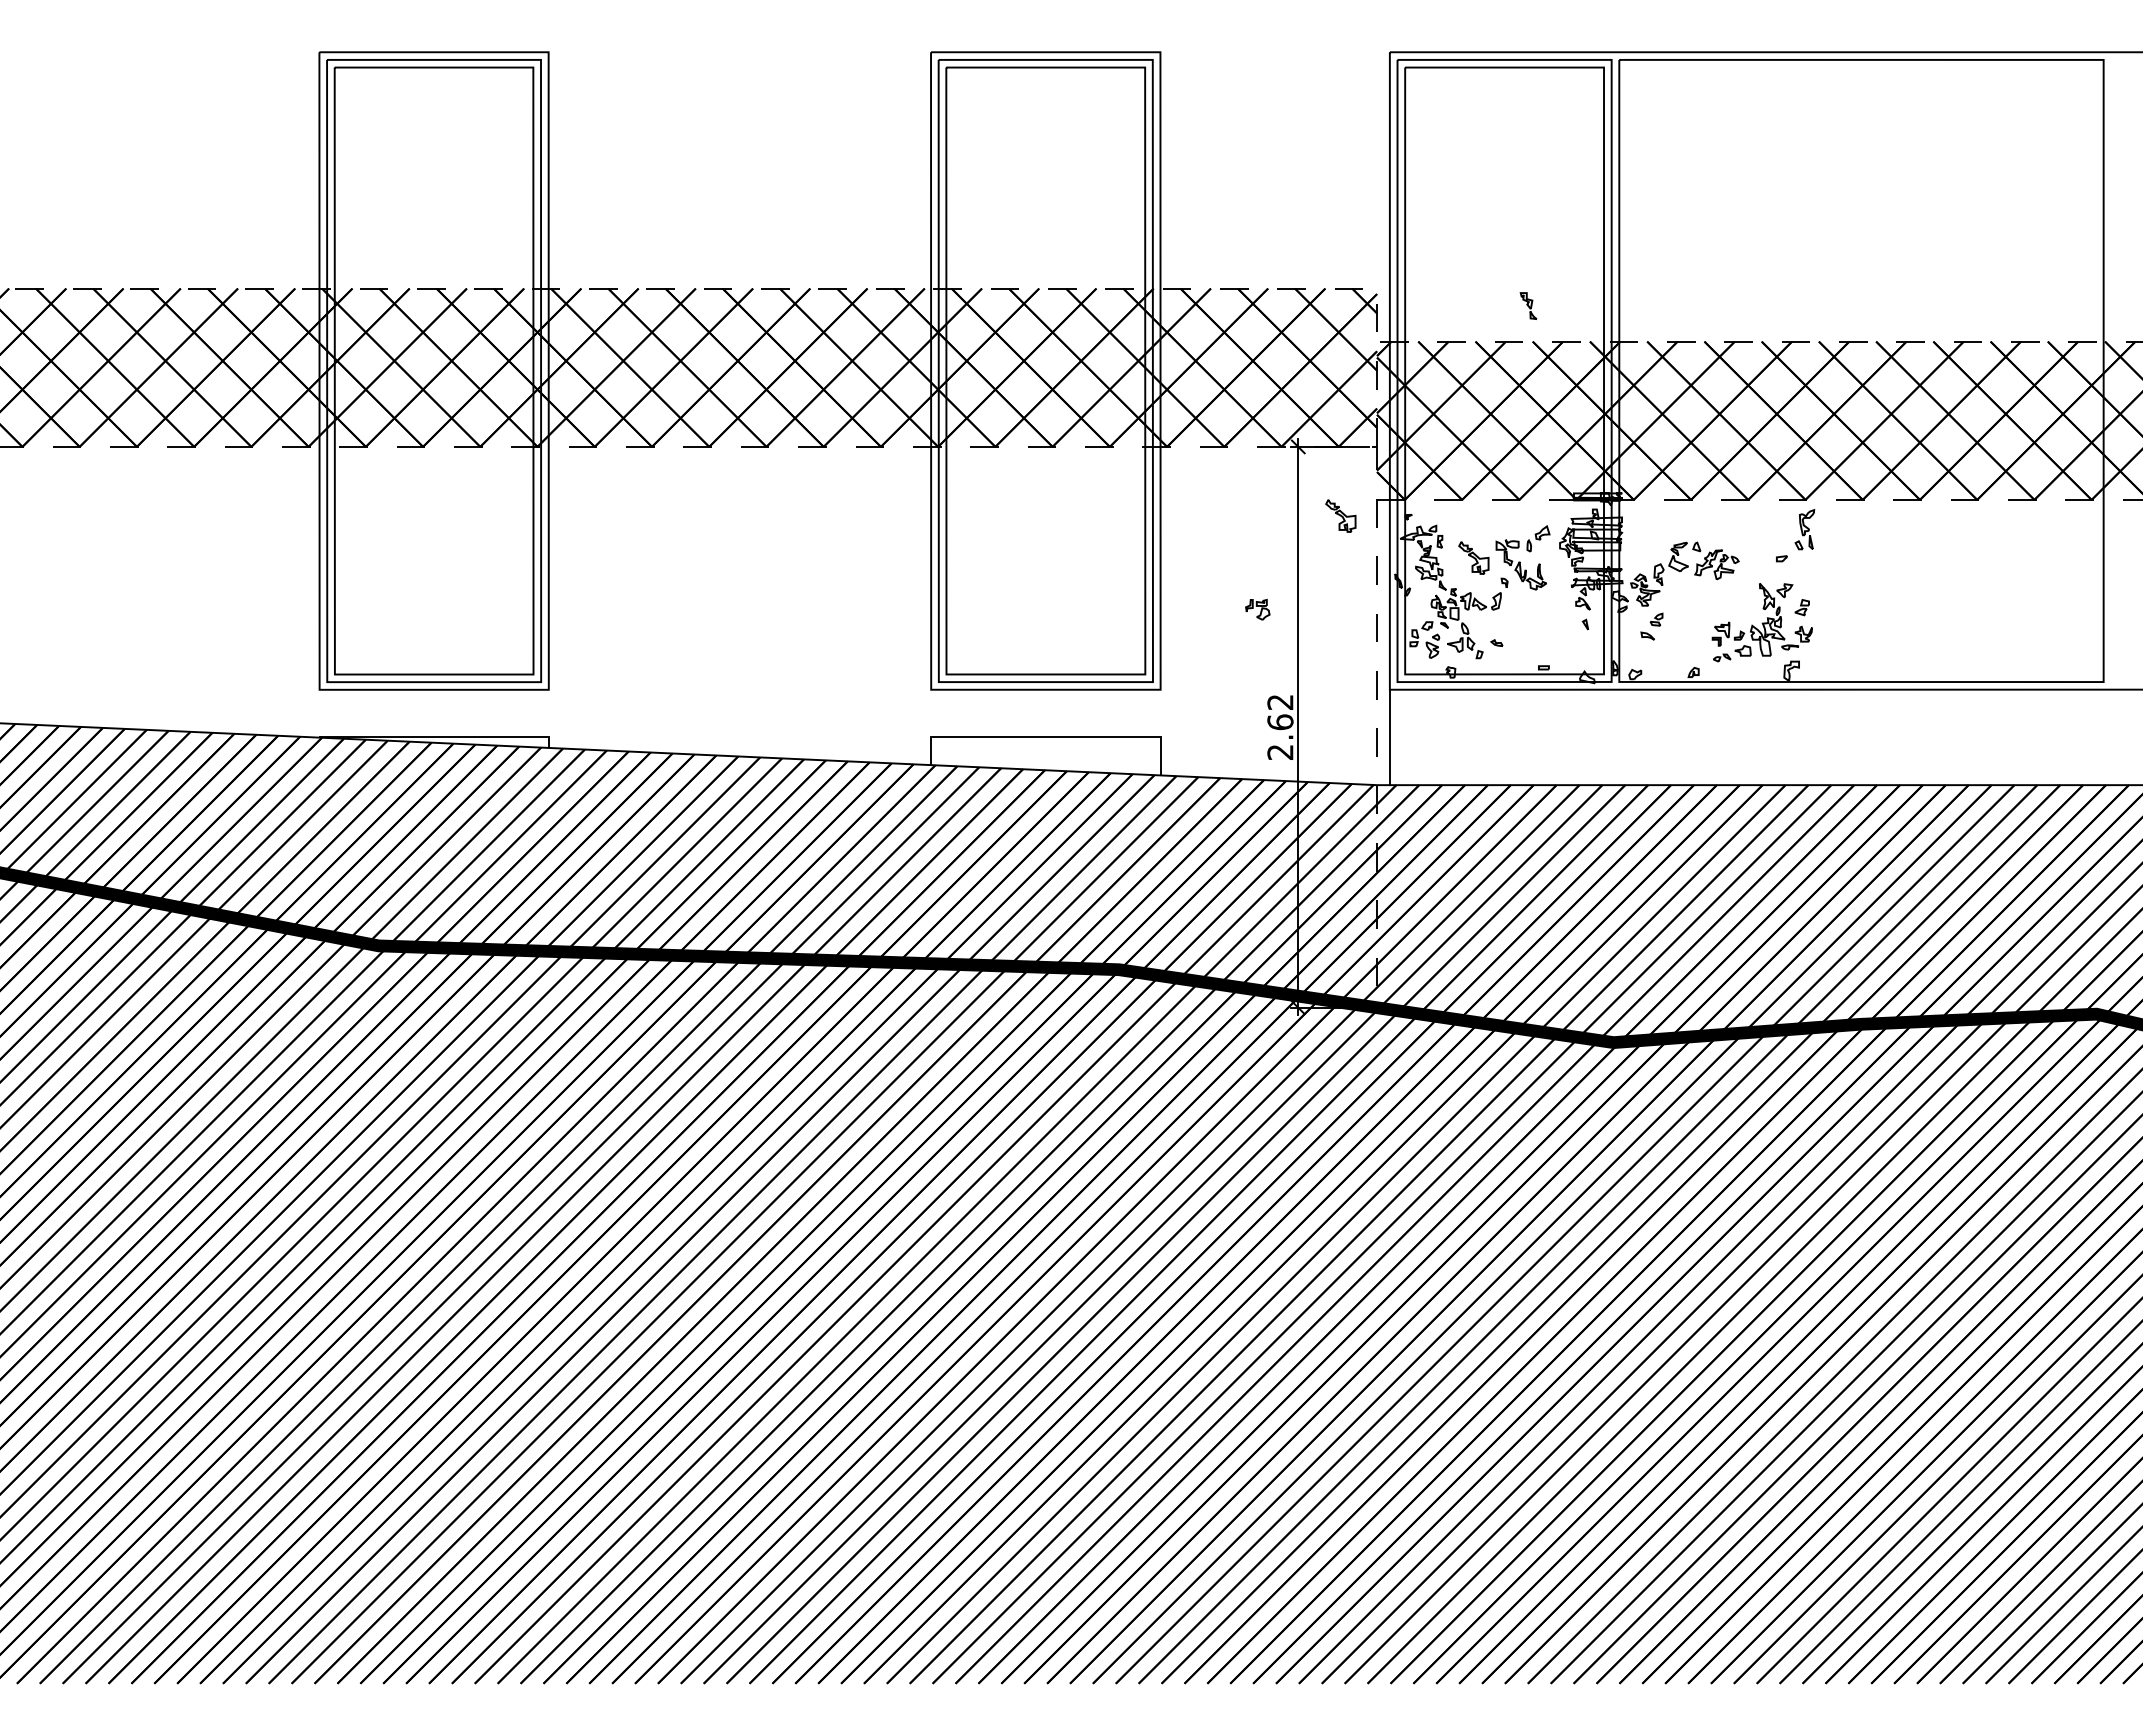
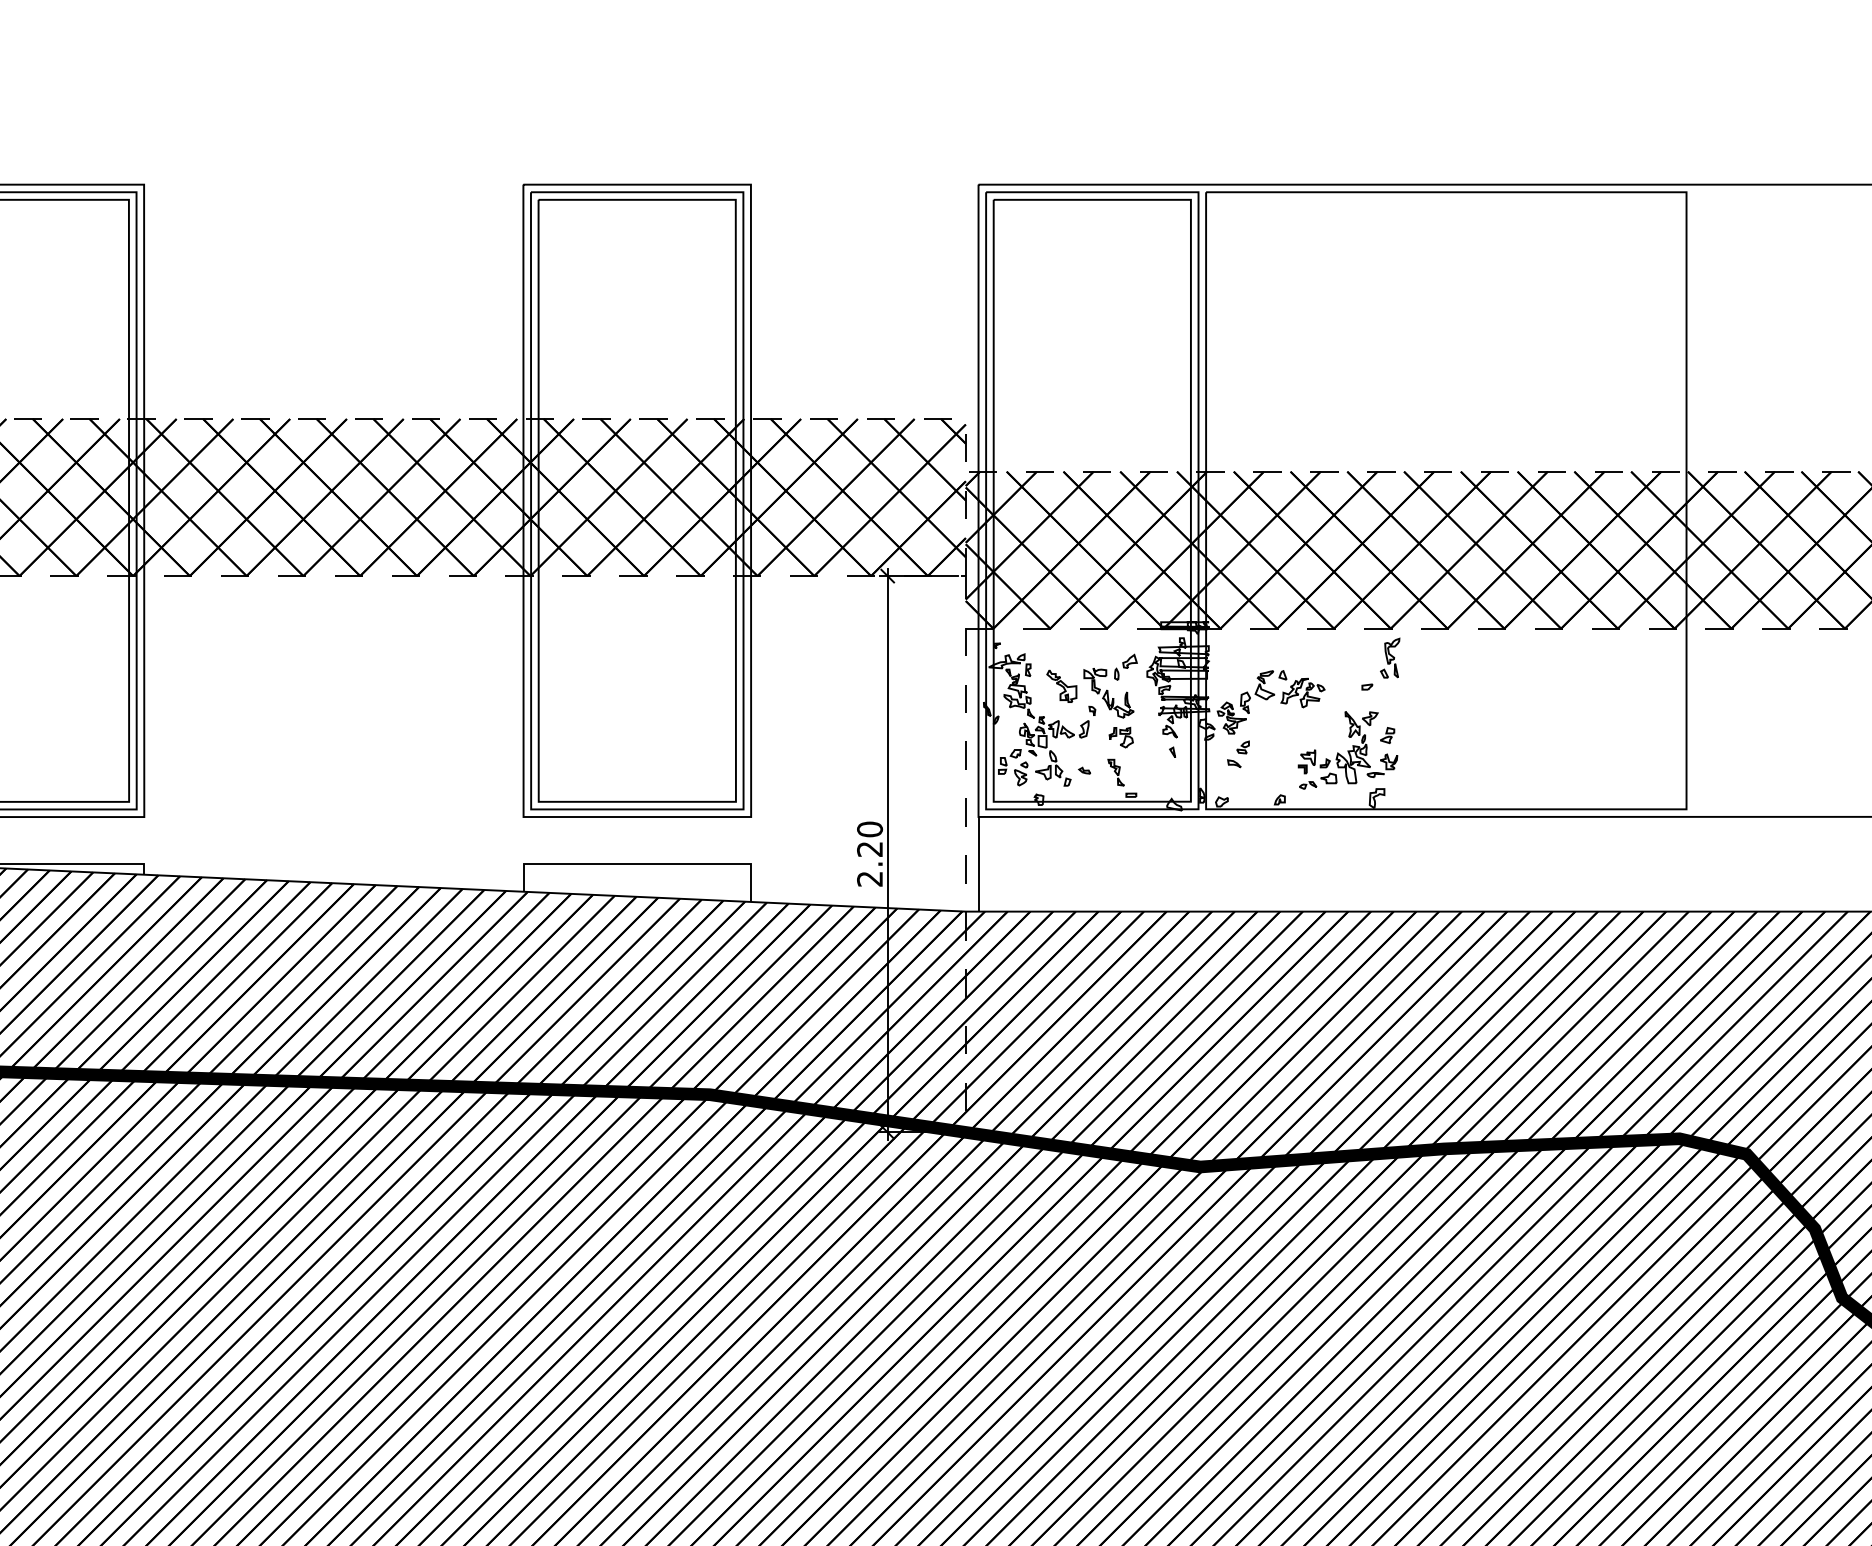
part: (1528, 305) -> (1116, 772), moved
part: (1340, 515) -> (929, 644), removed
part: (1257, 609) -> (1120, 737), moved
text: (1280, 712) -> (870, 839), 2.62 -> 2.20

